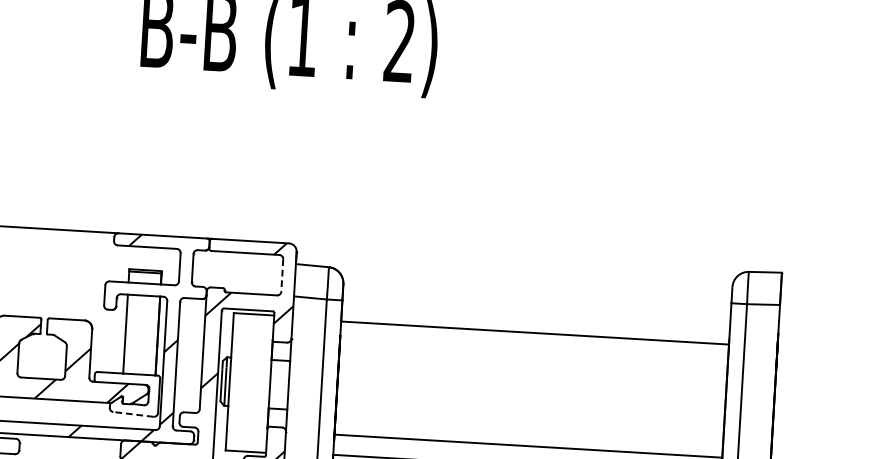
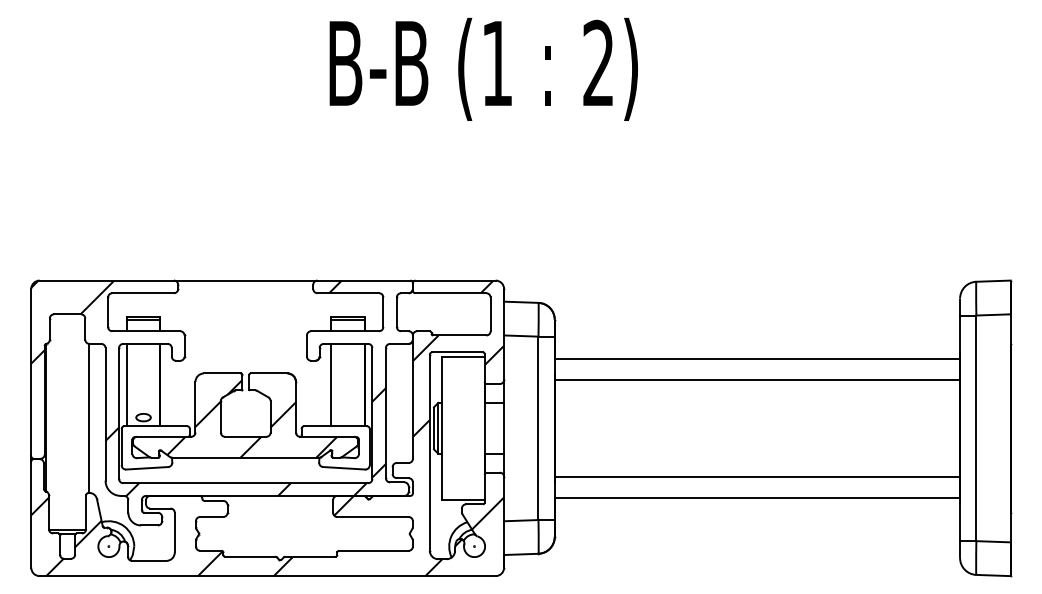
line: (282, 275) -> (490, 314), dashed -> solid
line: (533, 352) -> (757, 379), added
line: (132, 414) -> (343, 468), dashed -> solid

